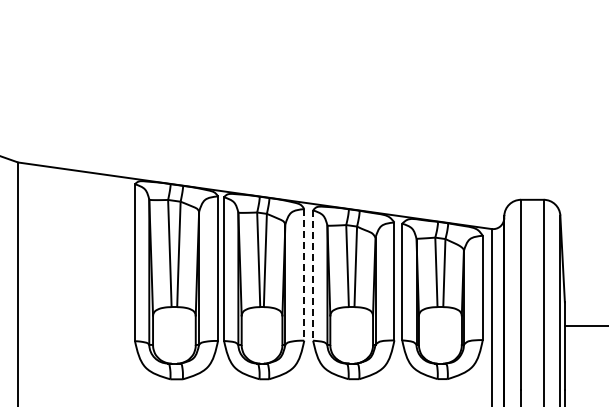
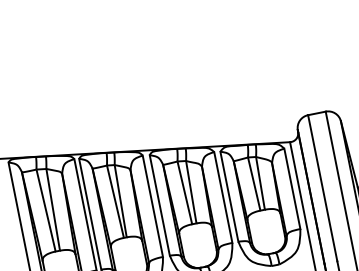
line: (304, 274) -> (152, 205), dashed -> solid
line: (313, 276) -> (160, 206), dashed -> solid

